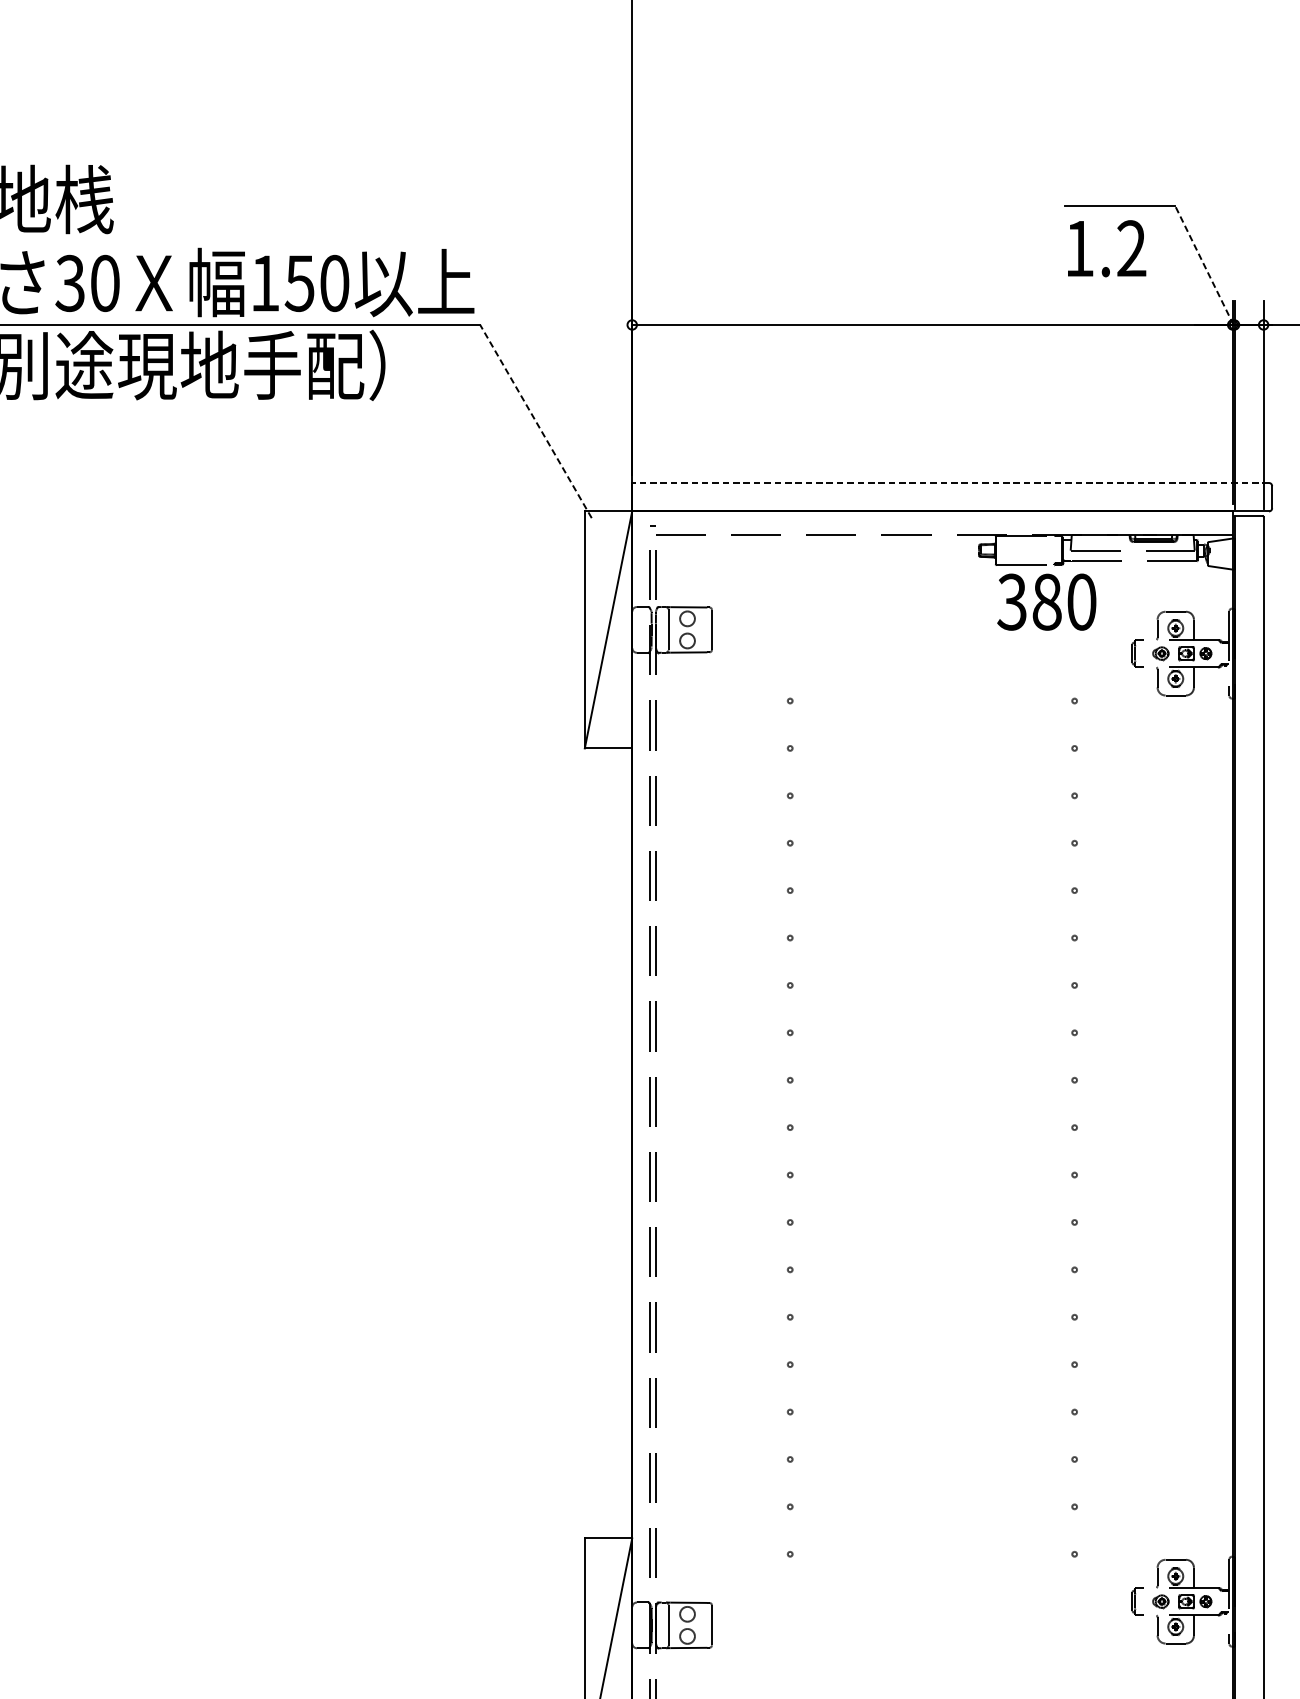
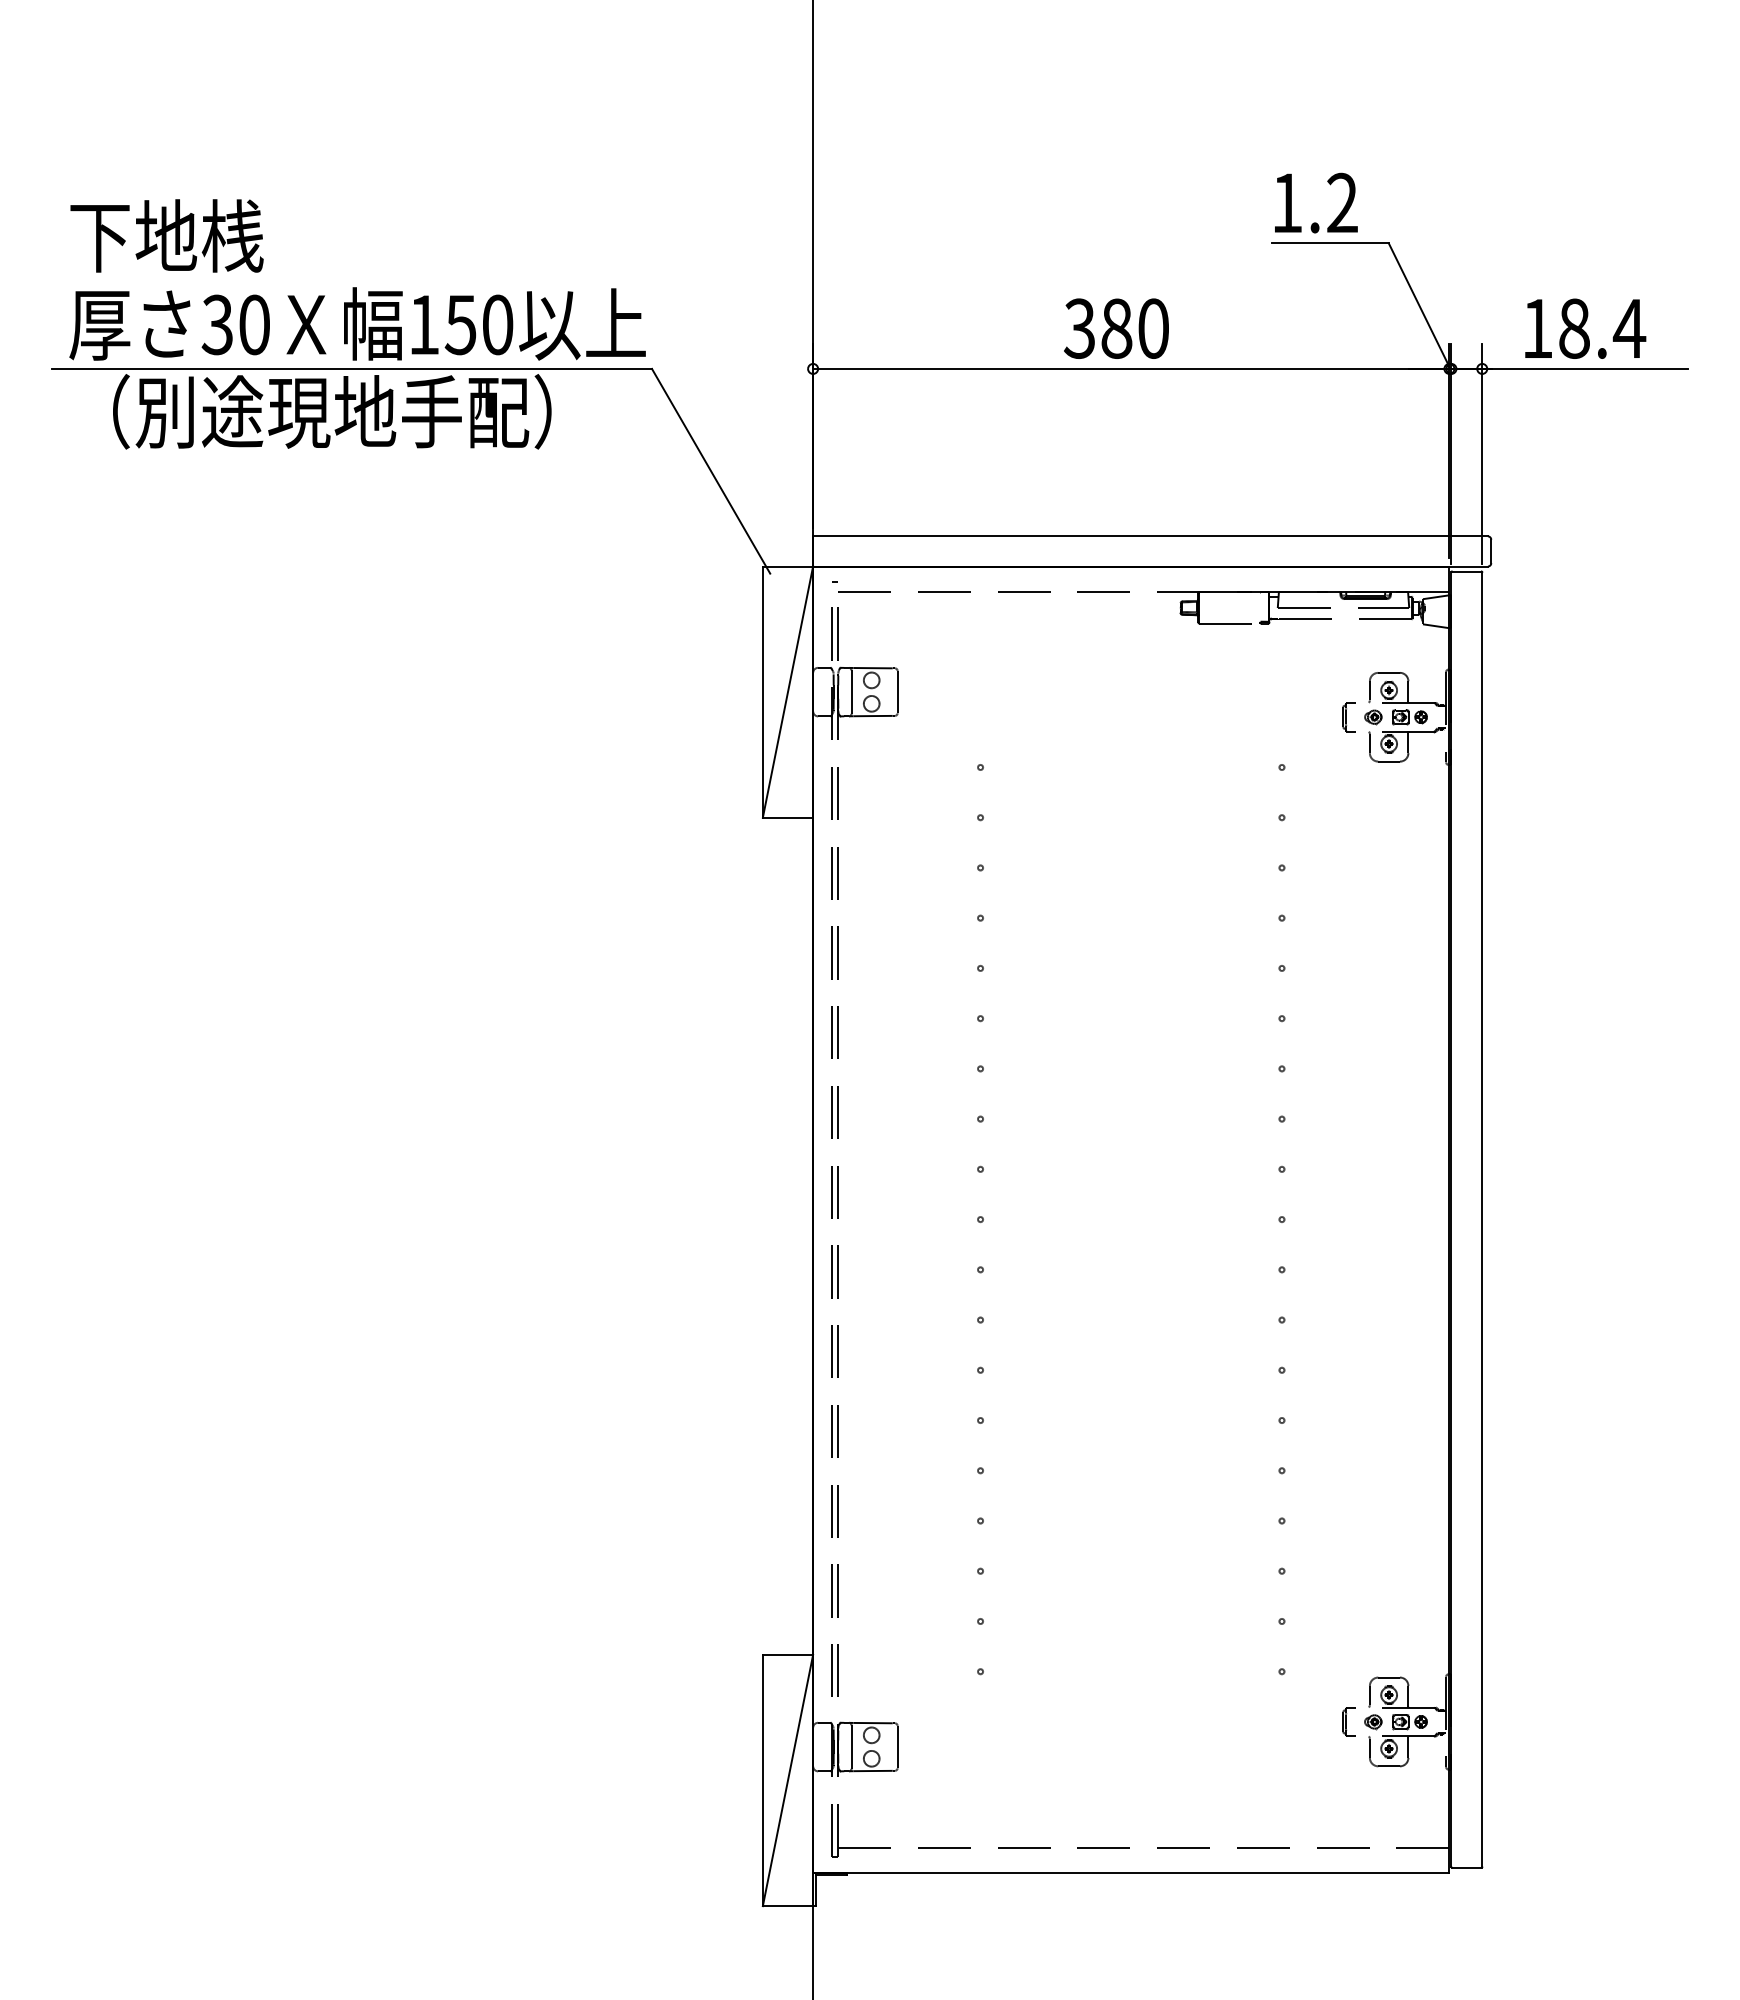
text: (1107, 248) -> (1316, 202), moved
line: (1204, 266) -> (1419, 306), dashed -> solid
line: (535, 420) -> (710, 470), dashed -> solid
line: (950, 483) -> (1150, 536), dashed -> solid
text: (1046, 601) -> (1116, 328), moved

